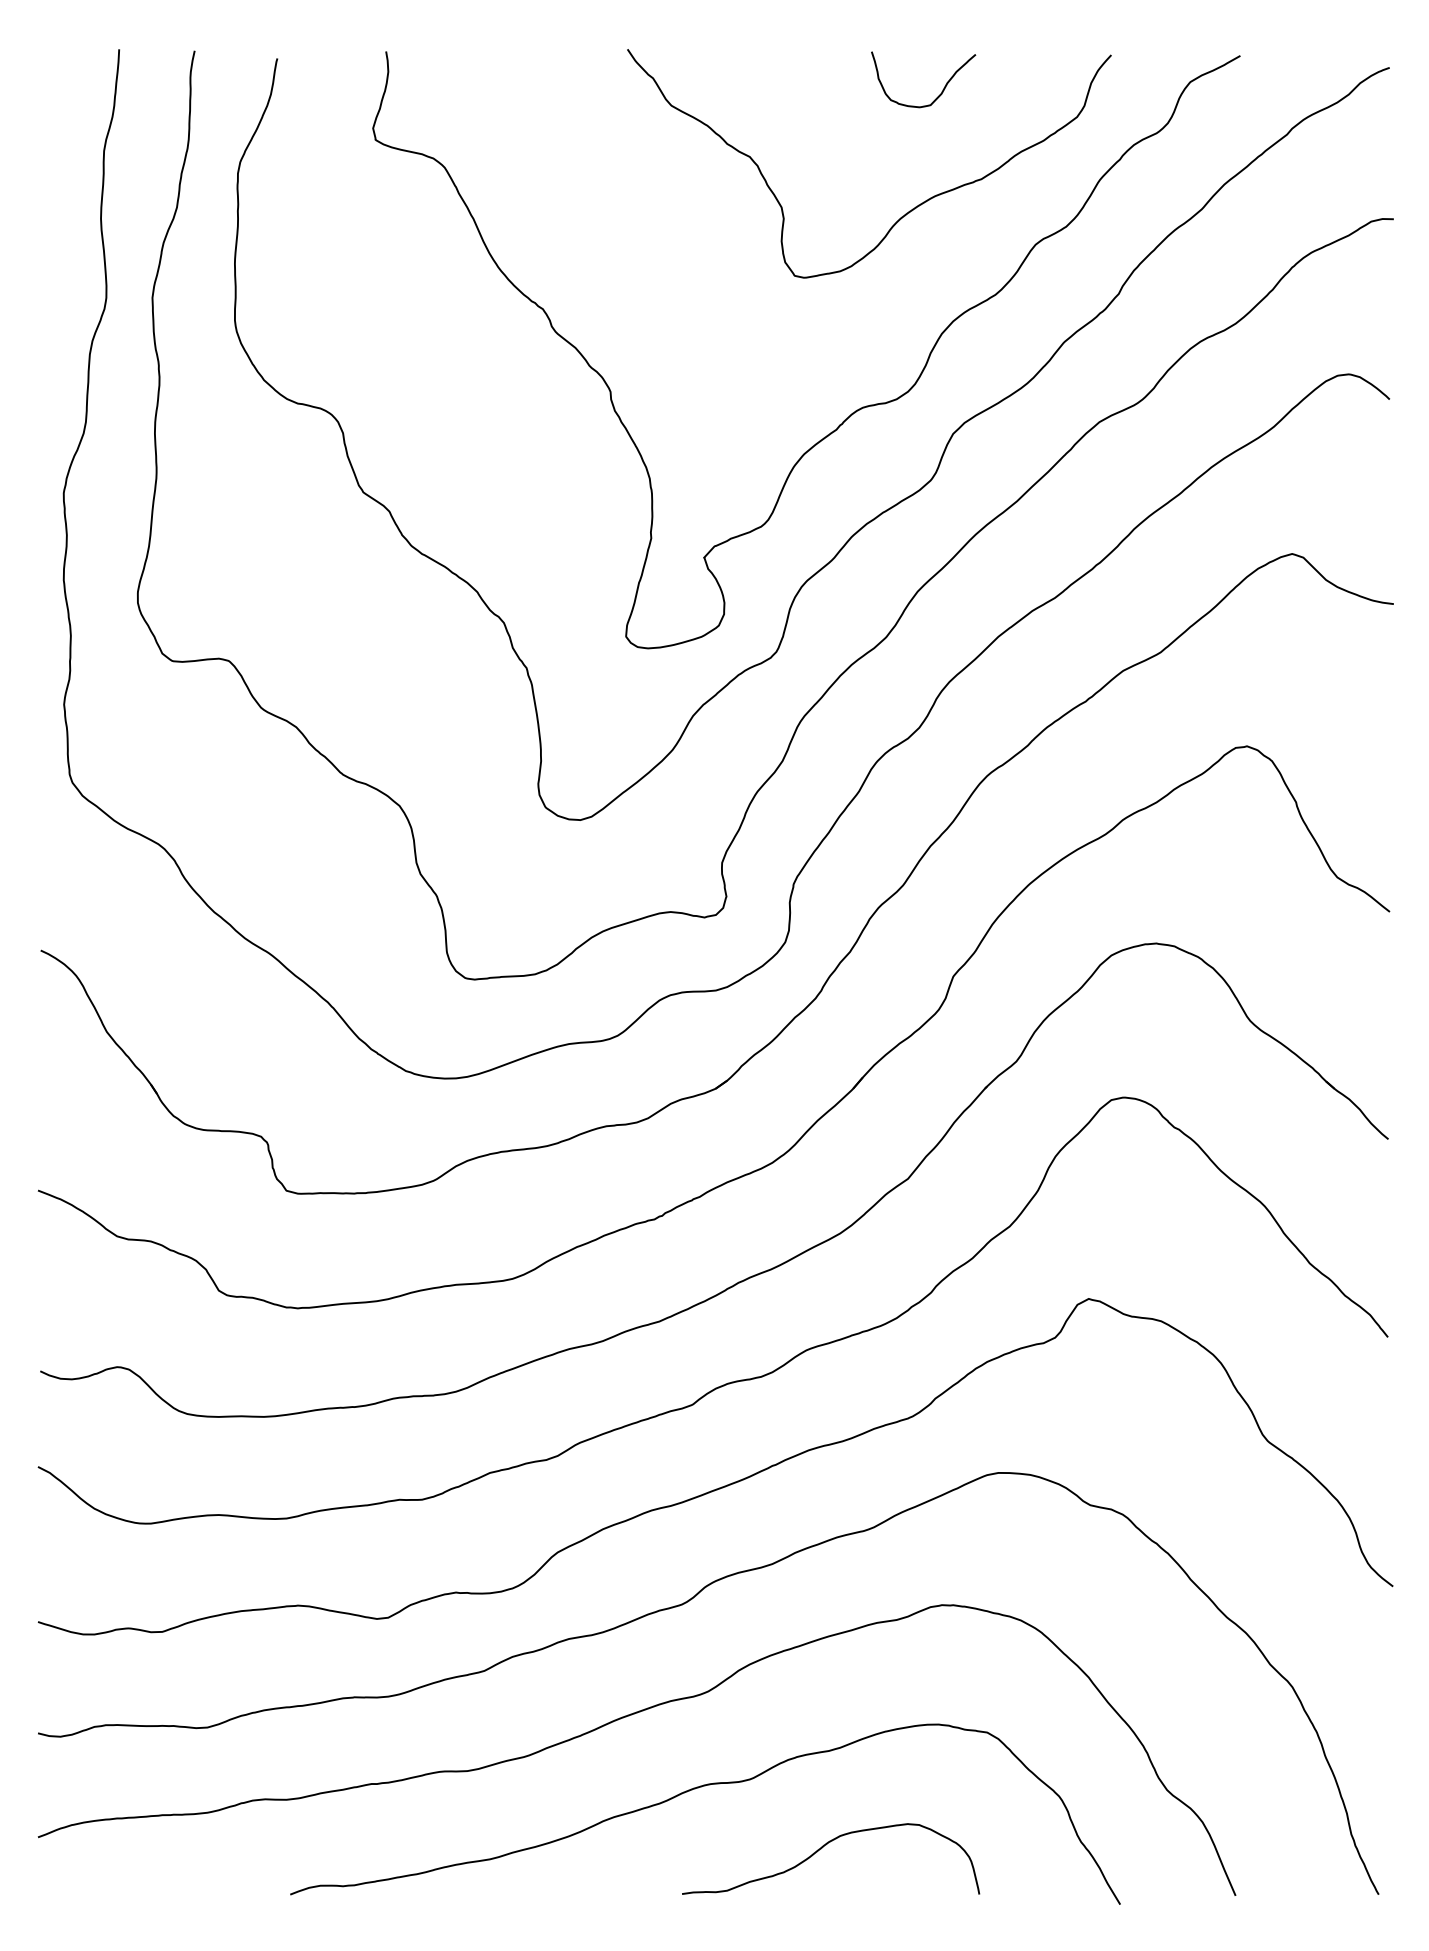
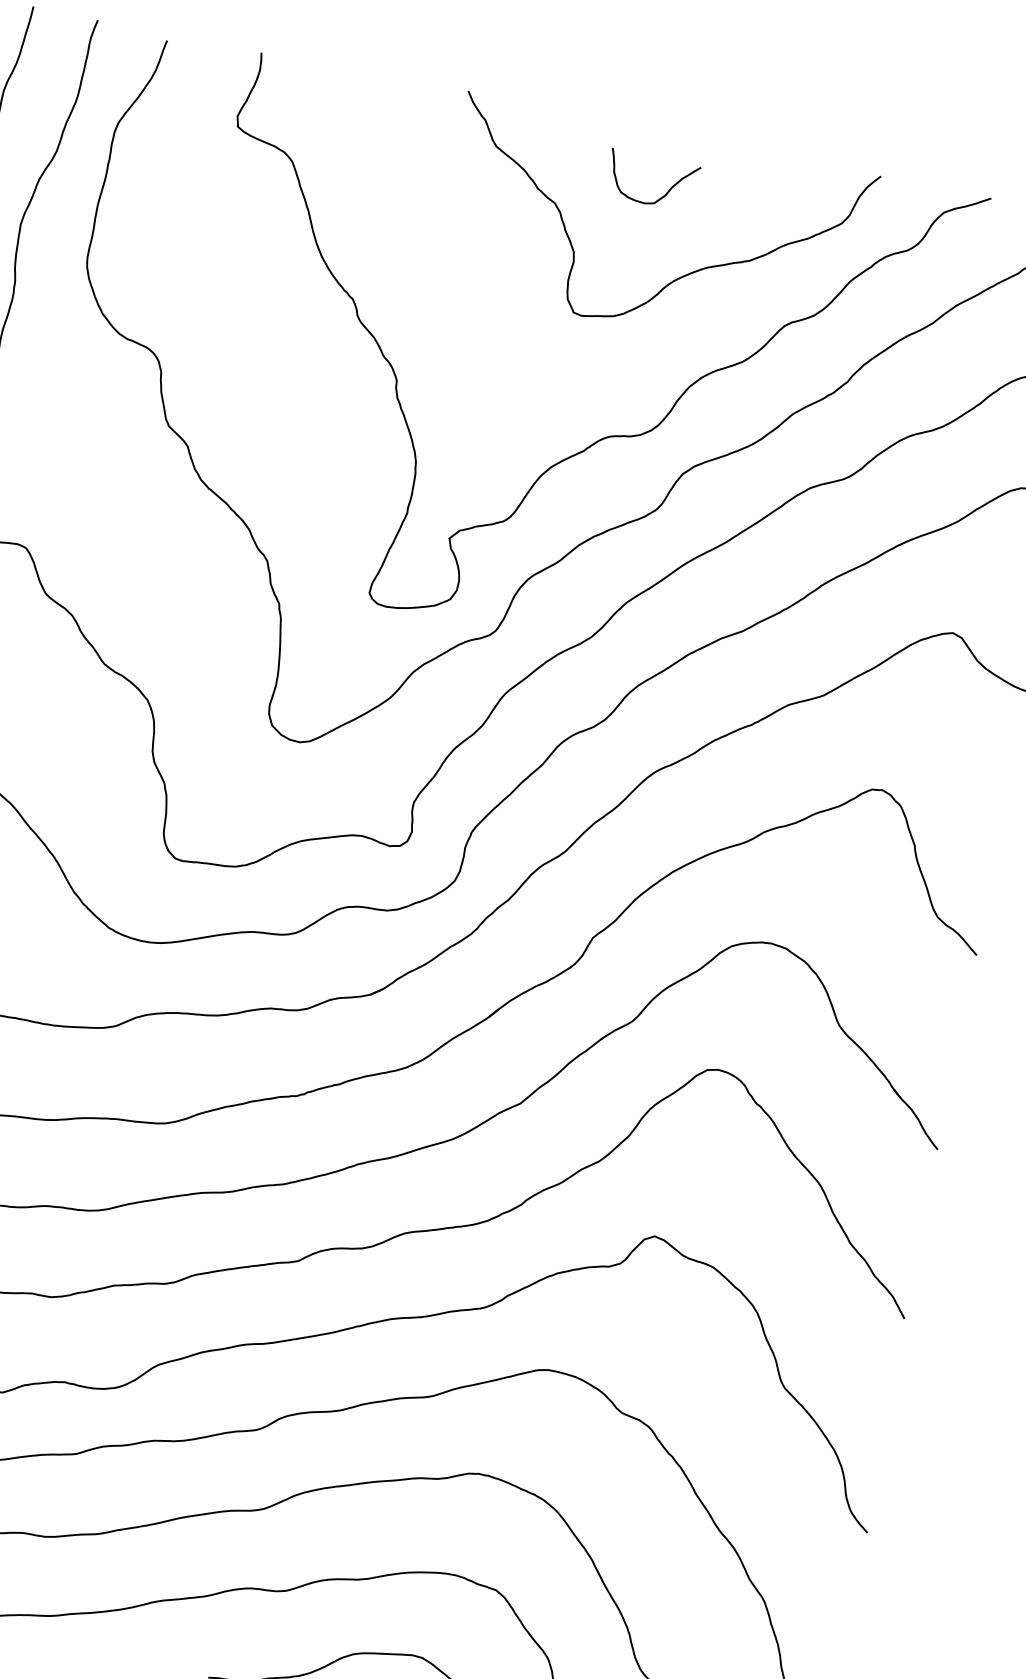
curve: (942, 89) -> (666, 191), moved

